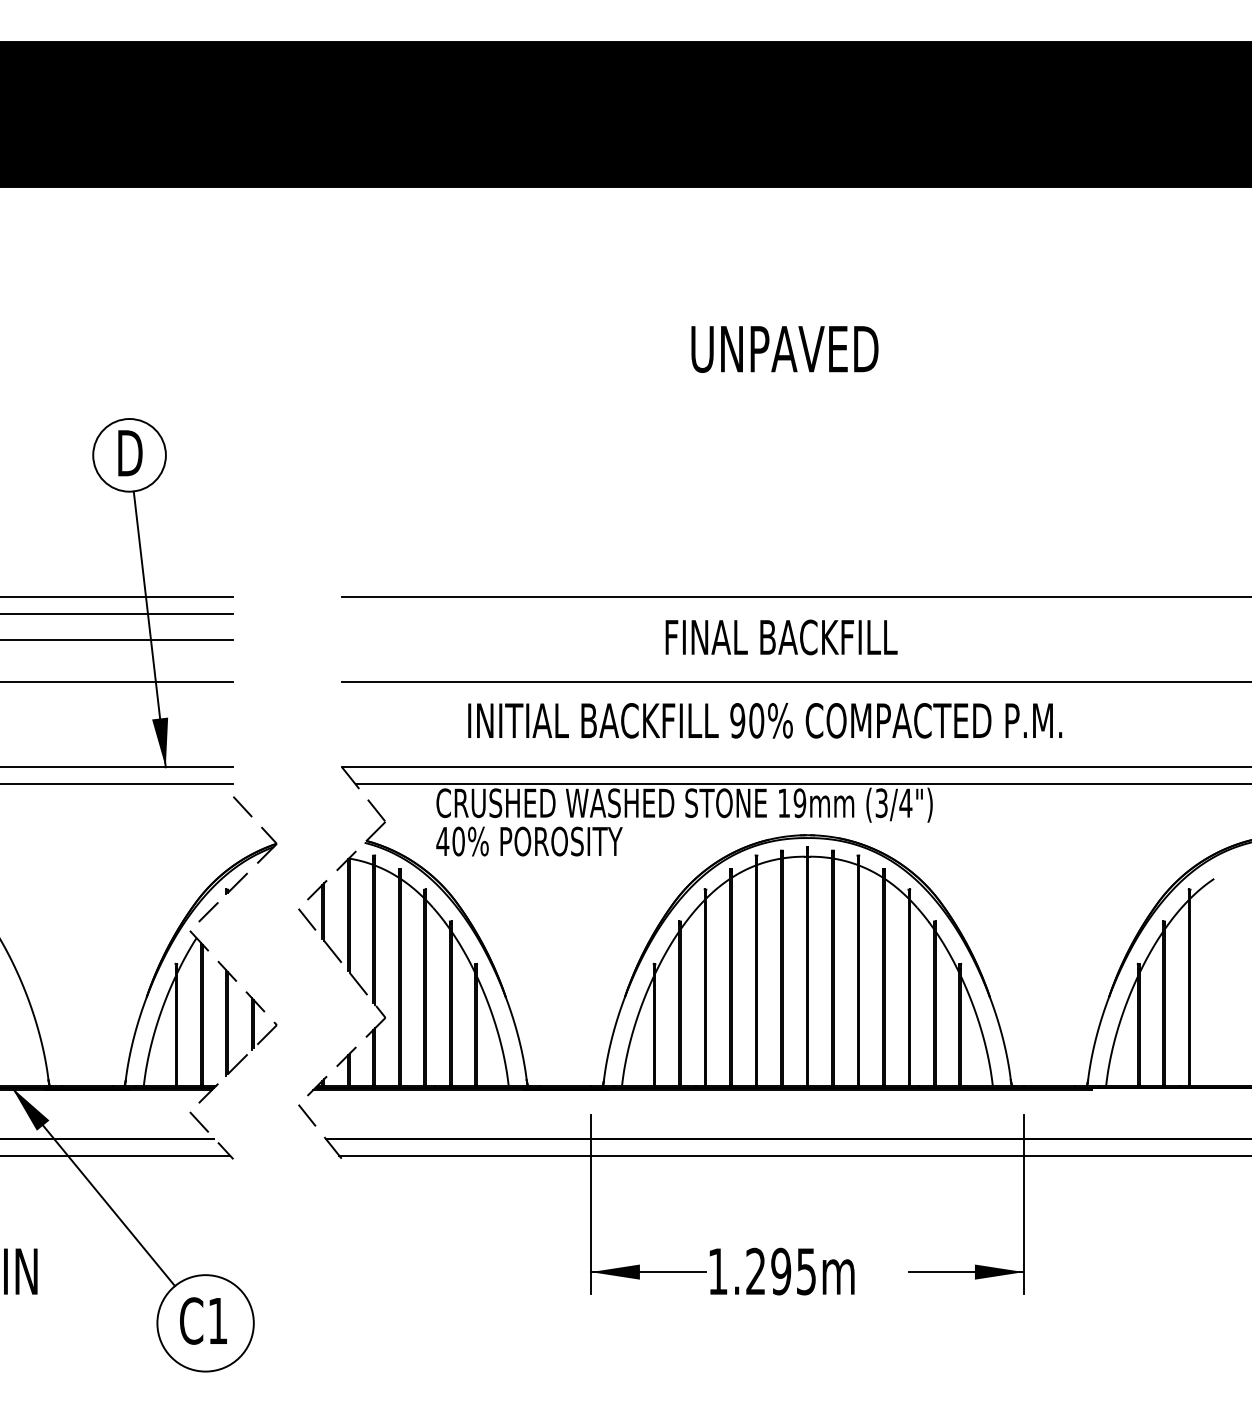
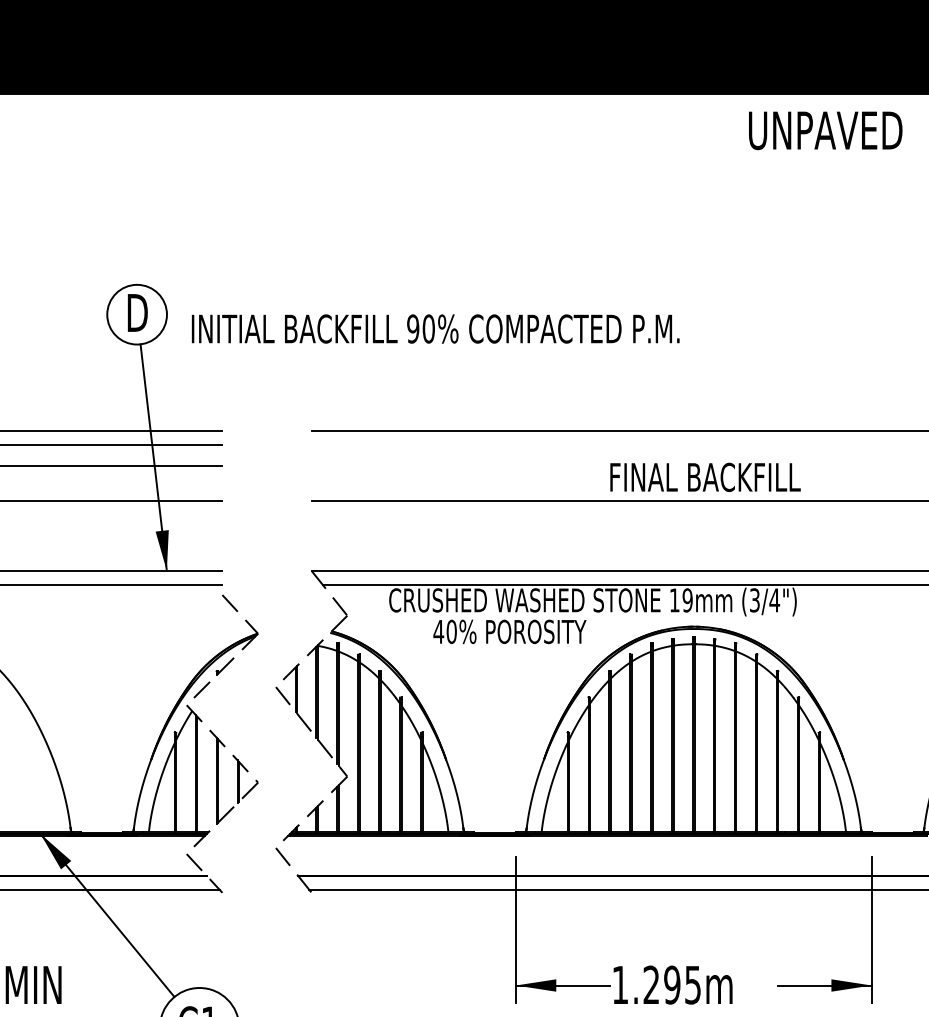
text: (784, 349) -> (825, 130), moved
text: (781, 637) -> (705, 477), moved
text: (765, 720) -> (436, 328), moved
text: (529, 841) -> (509, 631), moved

